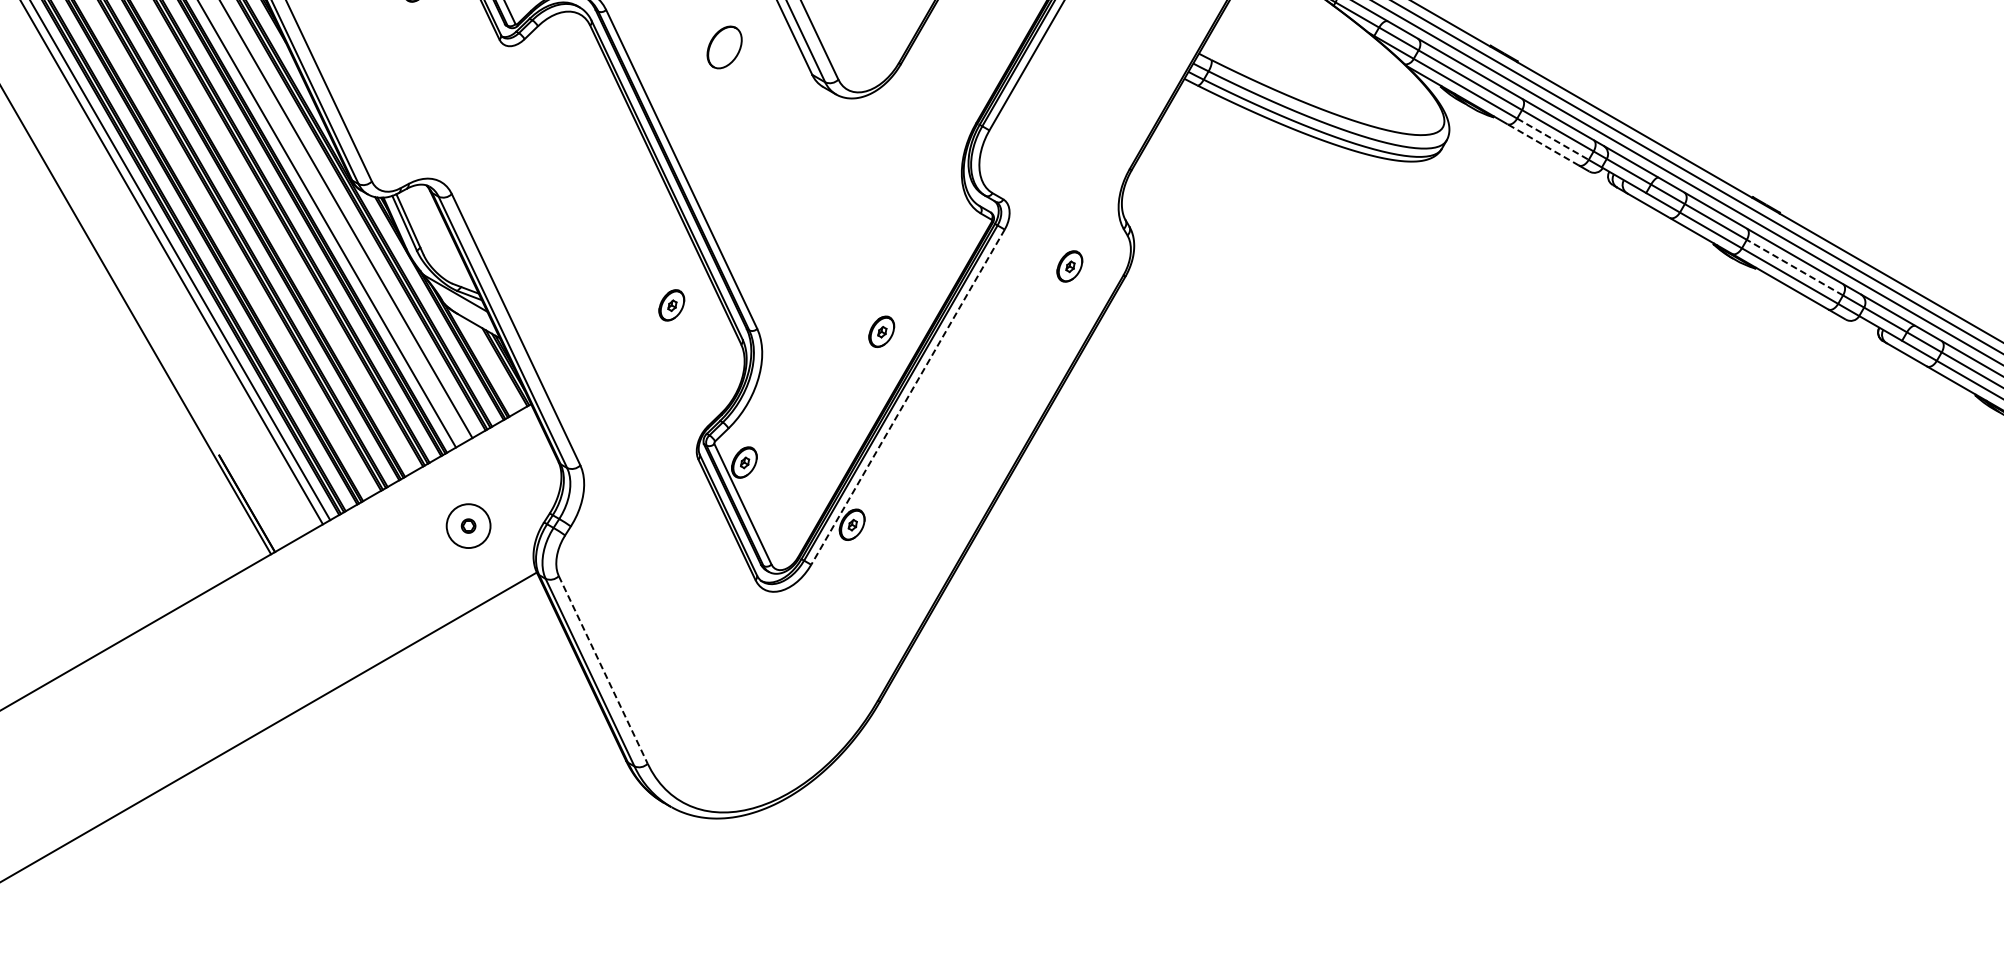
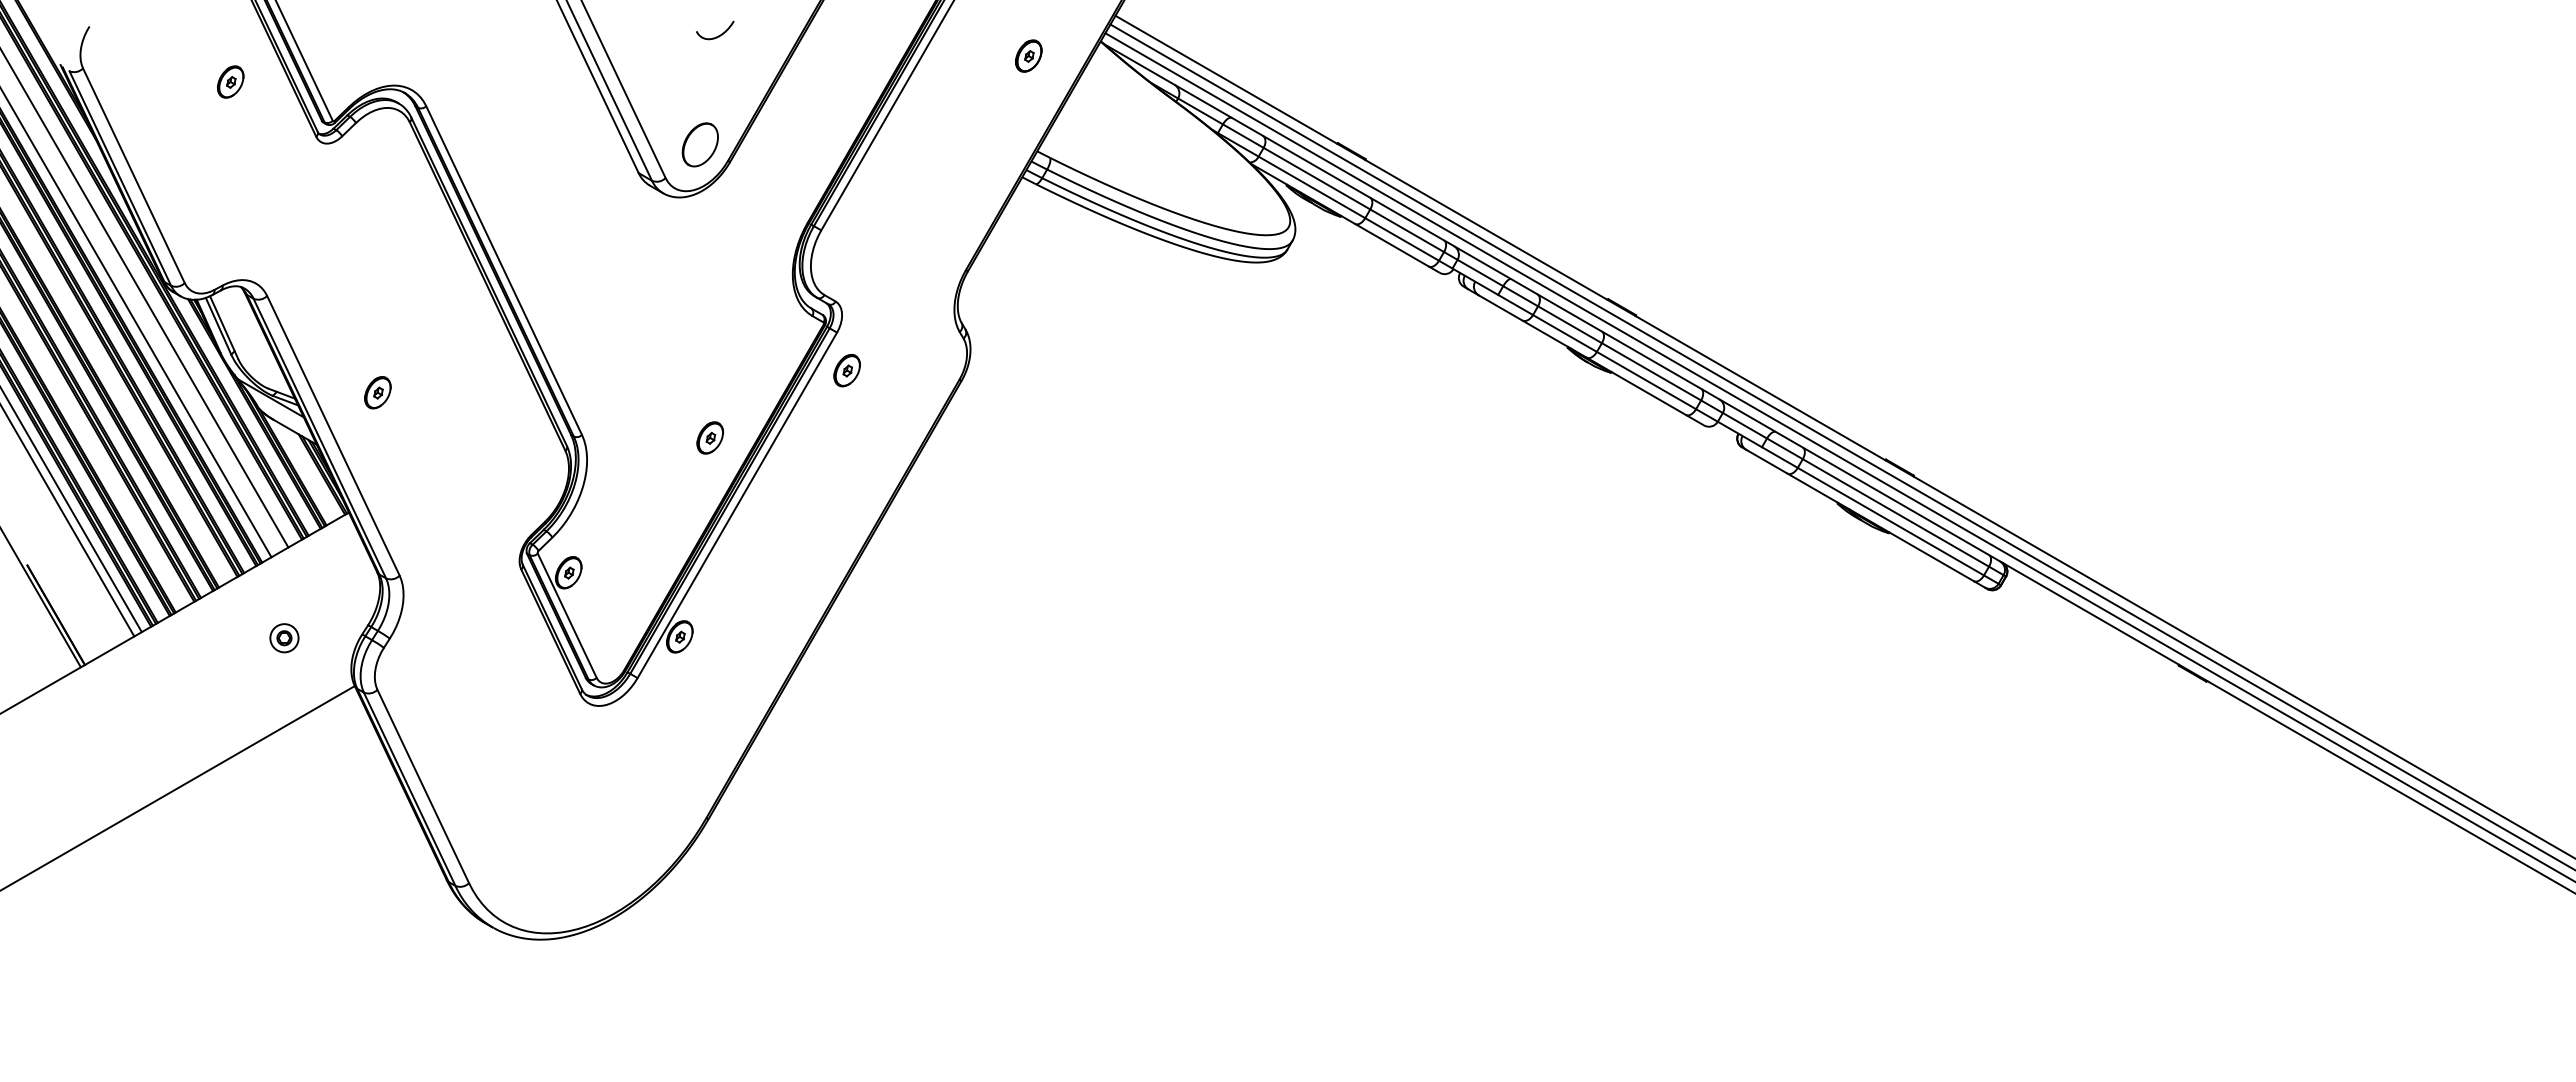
part: (723, 47) -> (699, 144), moved
line: (1553, 139) -> (1402, 239), dashed -> solid
line: (1543, 145) -> (1392, 245), dashed -> solid
part: (1069, 266) -> (846, 370), moved
line: (1794, 267) -> (1651, 371), dashed -> solid
part: (671, 305) -> (377, 392), moved
line: (908, 397) -> (737, 505), dashed -> solid
circle: (468, 526) -> (284, 638), size x0.62
line: (603, 669) -> (423, 786), dashed -> solid

